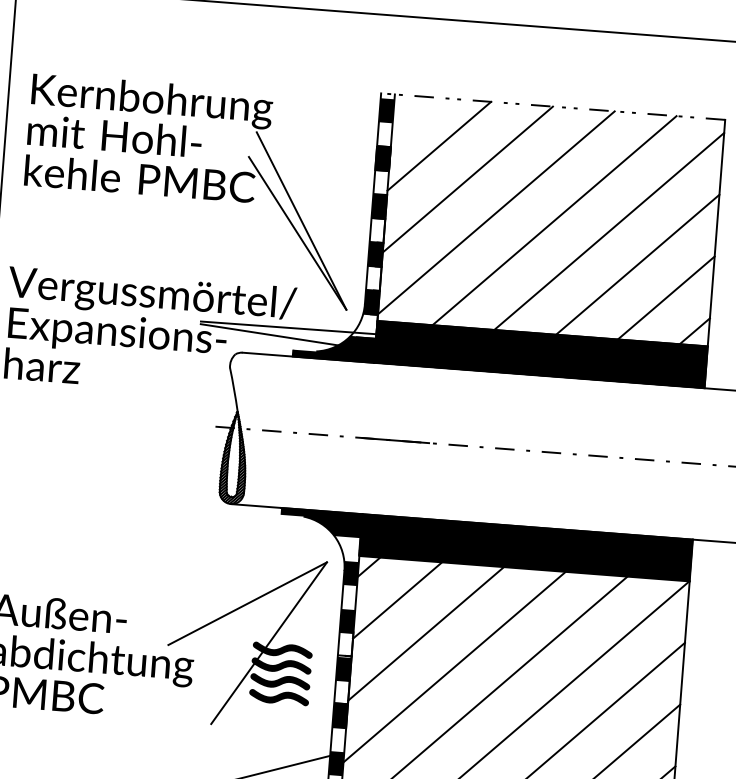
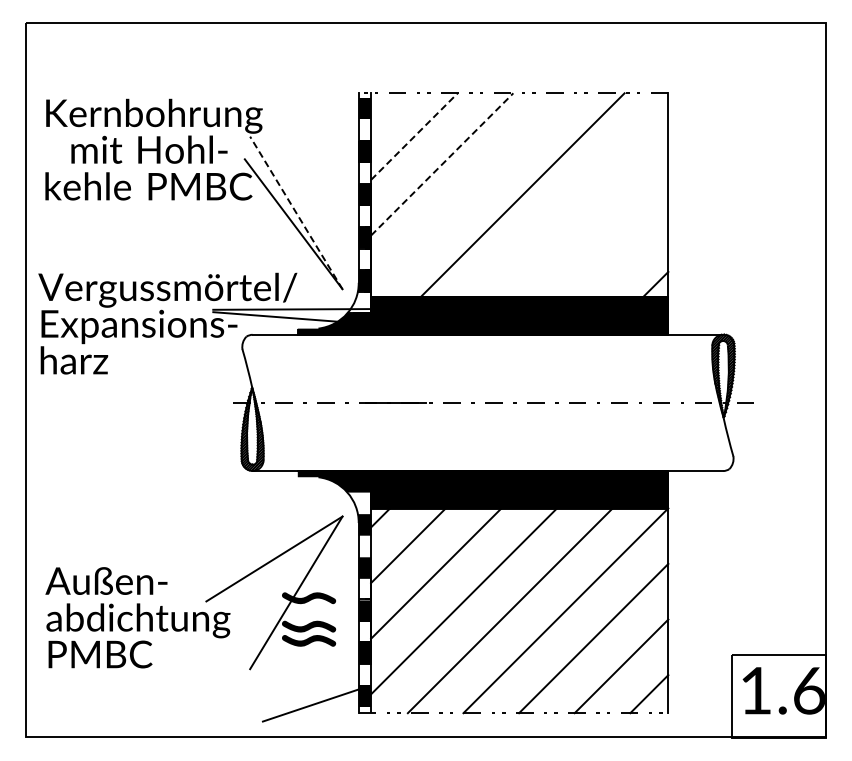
text: (114, 135) -> (149, 149), moved
line: (439, 146) -> (414, 136), solid -> dashed
line: (468, 179) -> (442, 164), solid -> dashed
line: (495, 213) -> (469, 192), removed
line: (301, 220) -> (296, 212), solid -> dashed
line: (609, 231) -> (572, 201), removed
line: (637, 264) -> (599, 228), removed
line: (665, 297) -> (627, 256), removed
fill: (280, 666) -> (308, 612), removed

